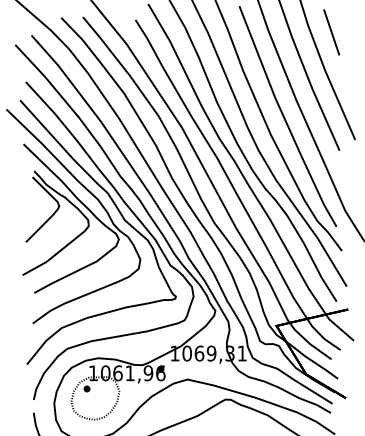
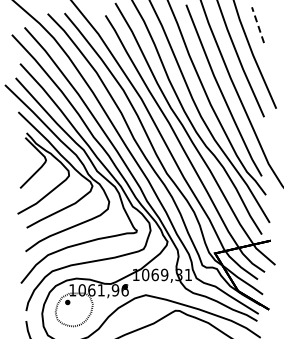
line: (332, 32) -> (258, 25), solid -> dashed

